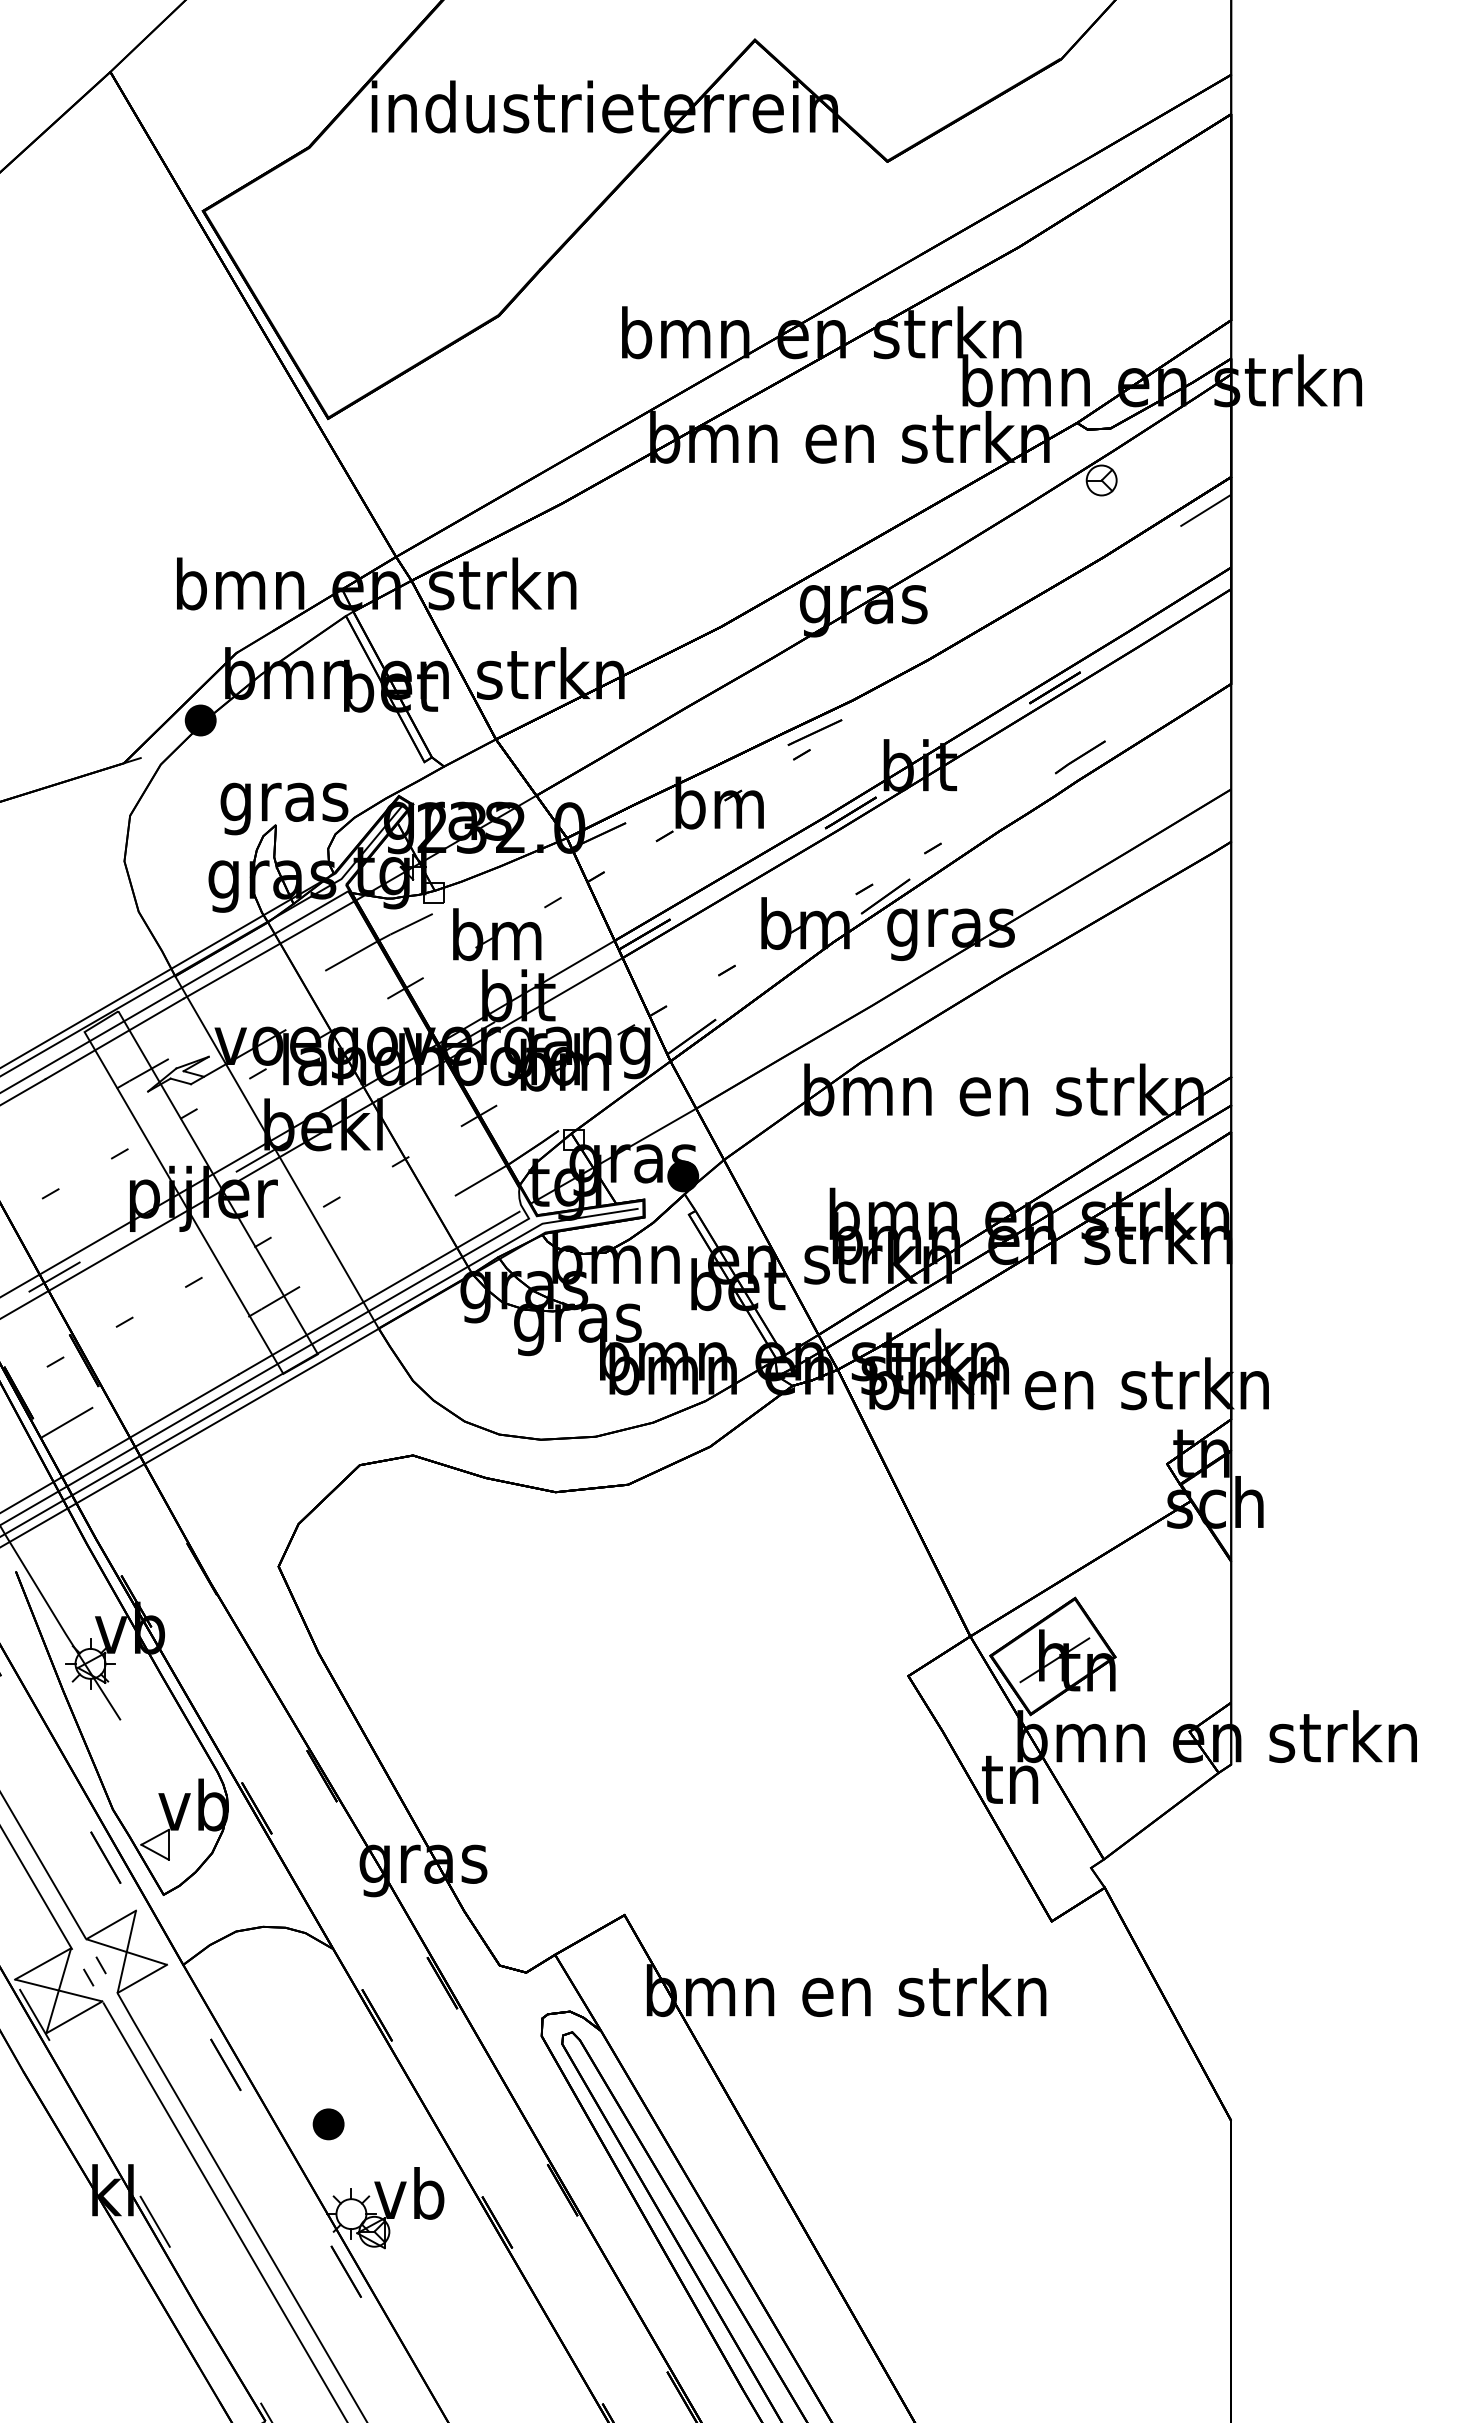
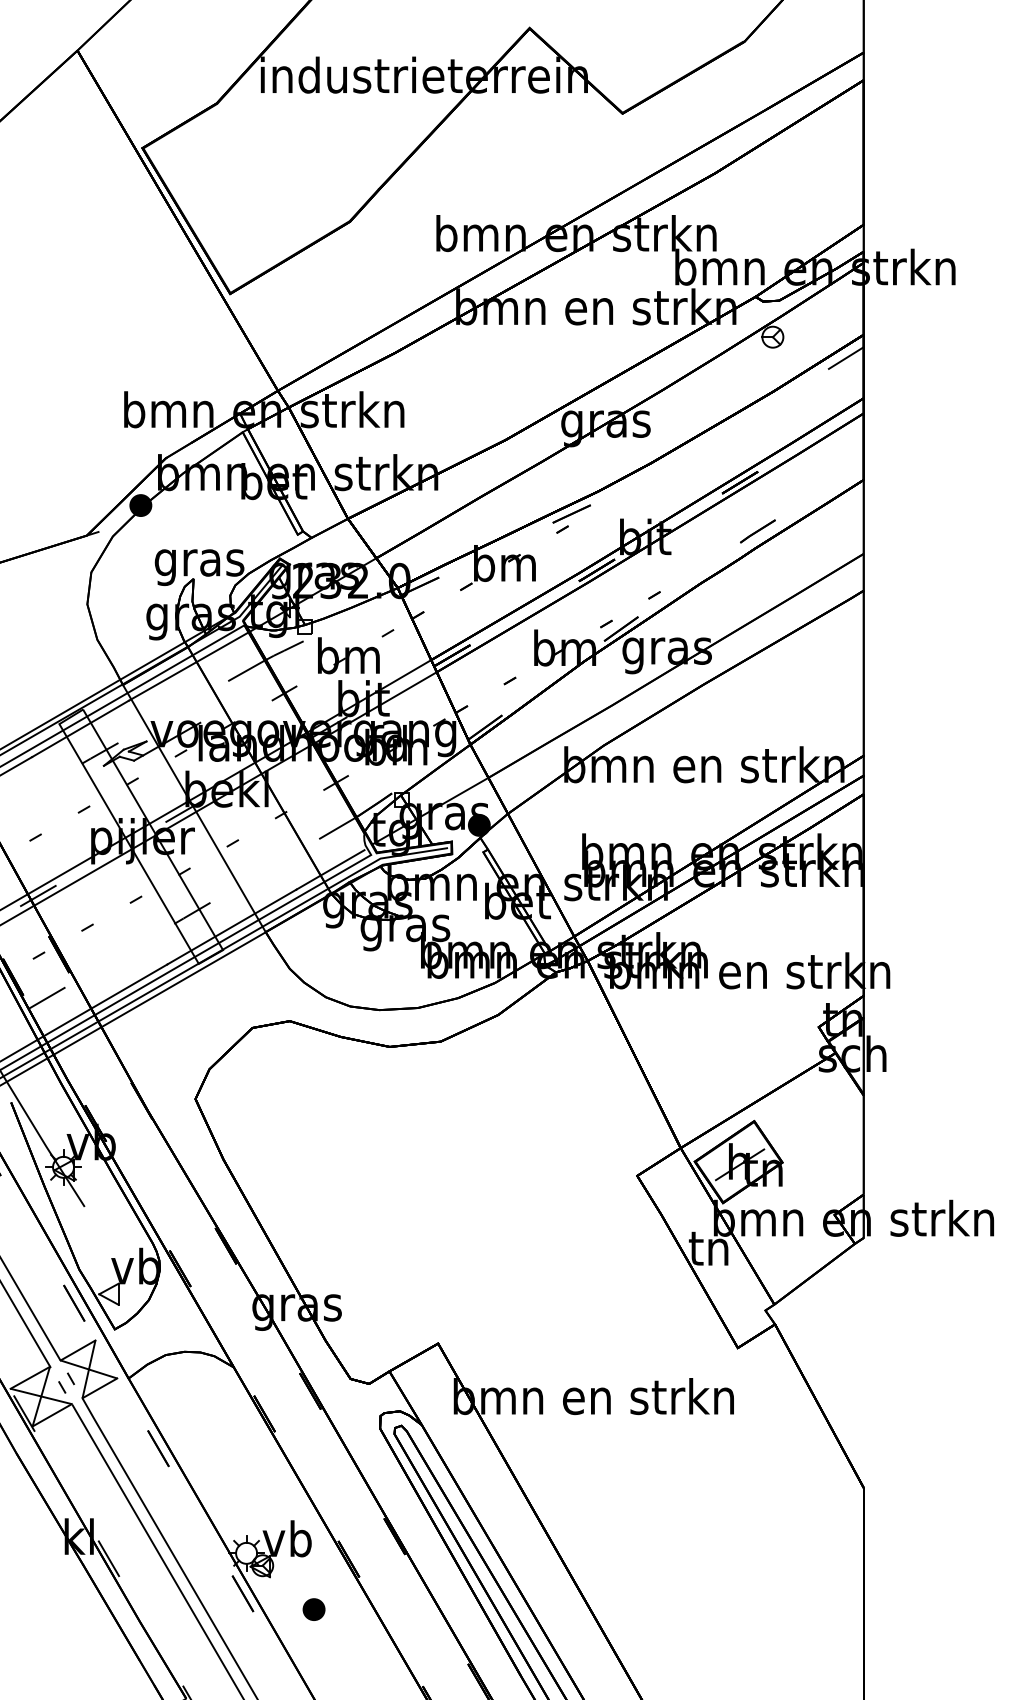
part: (328, 2124) -> (313, 1609), moved

